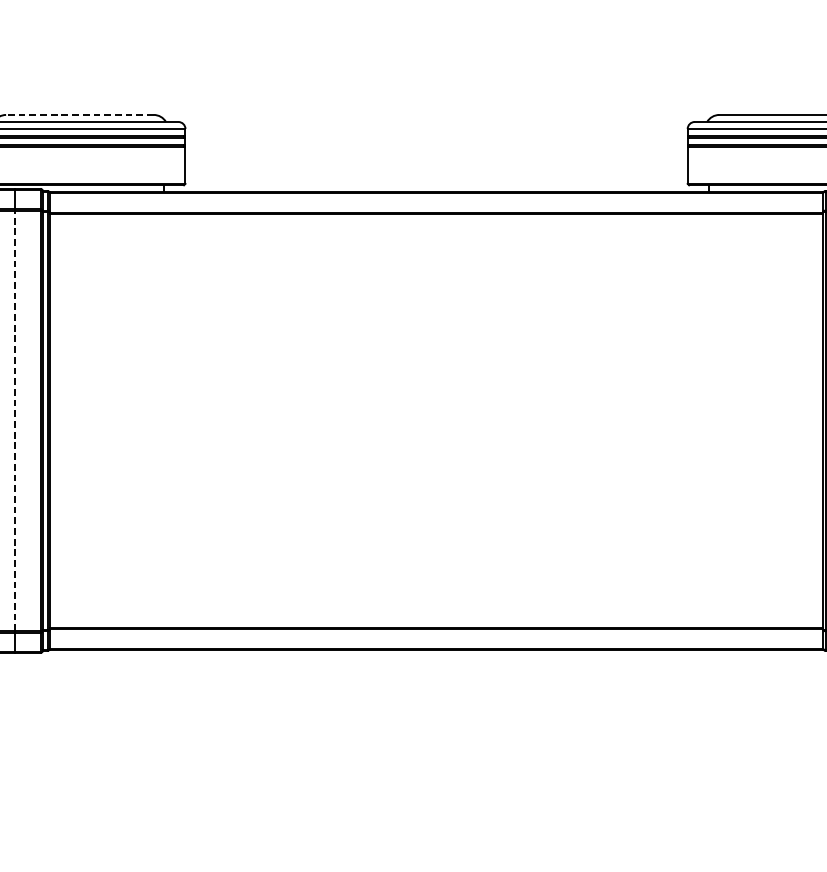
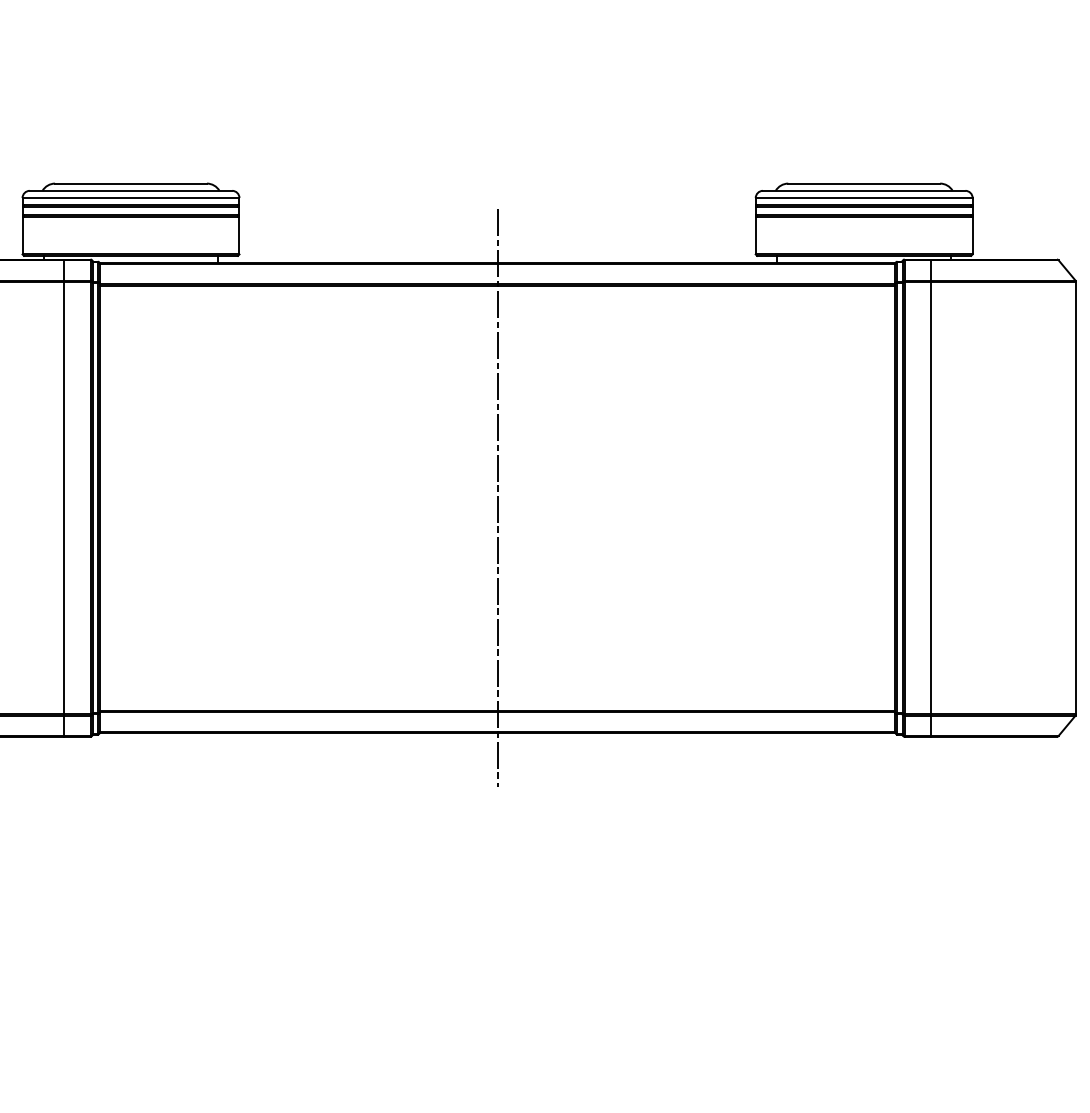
line: (80, 114) -> (131, 183), dashed -> solid
line: (14, 420) -> (63, 497), dashed -> solid
line: (436, 420) -> (497, 497), added

